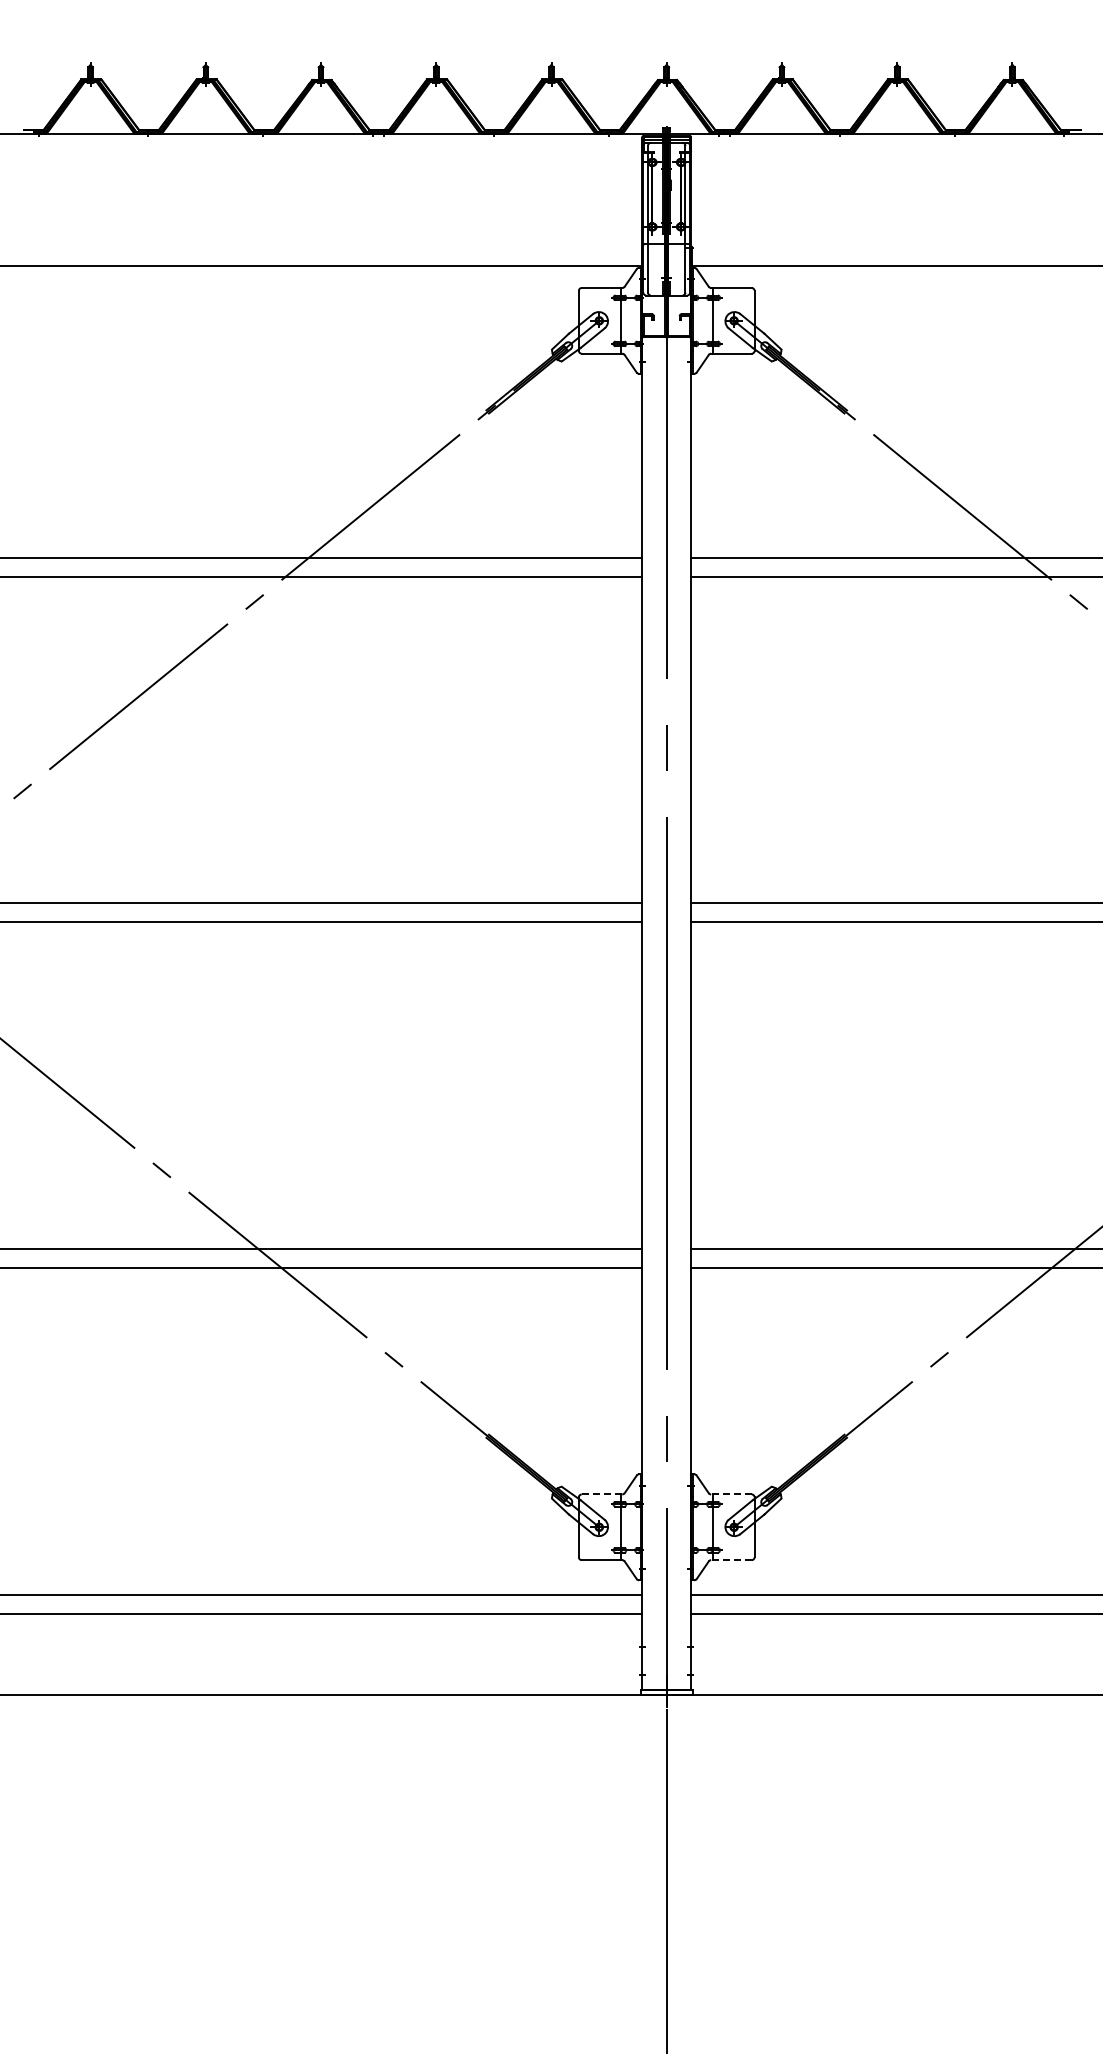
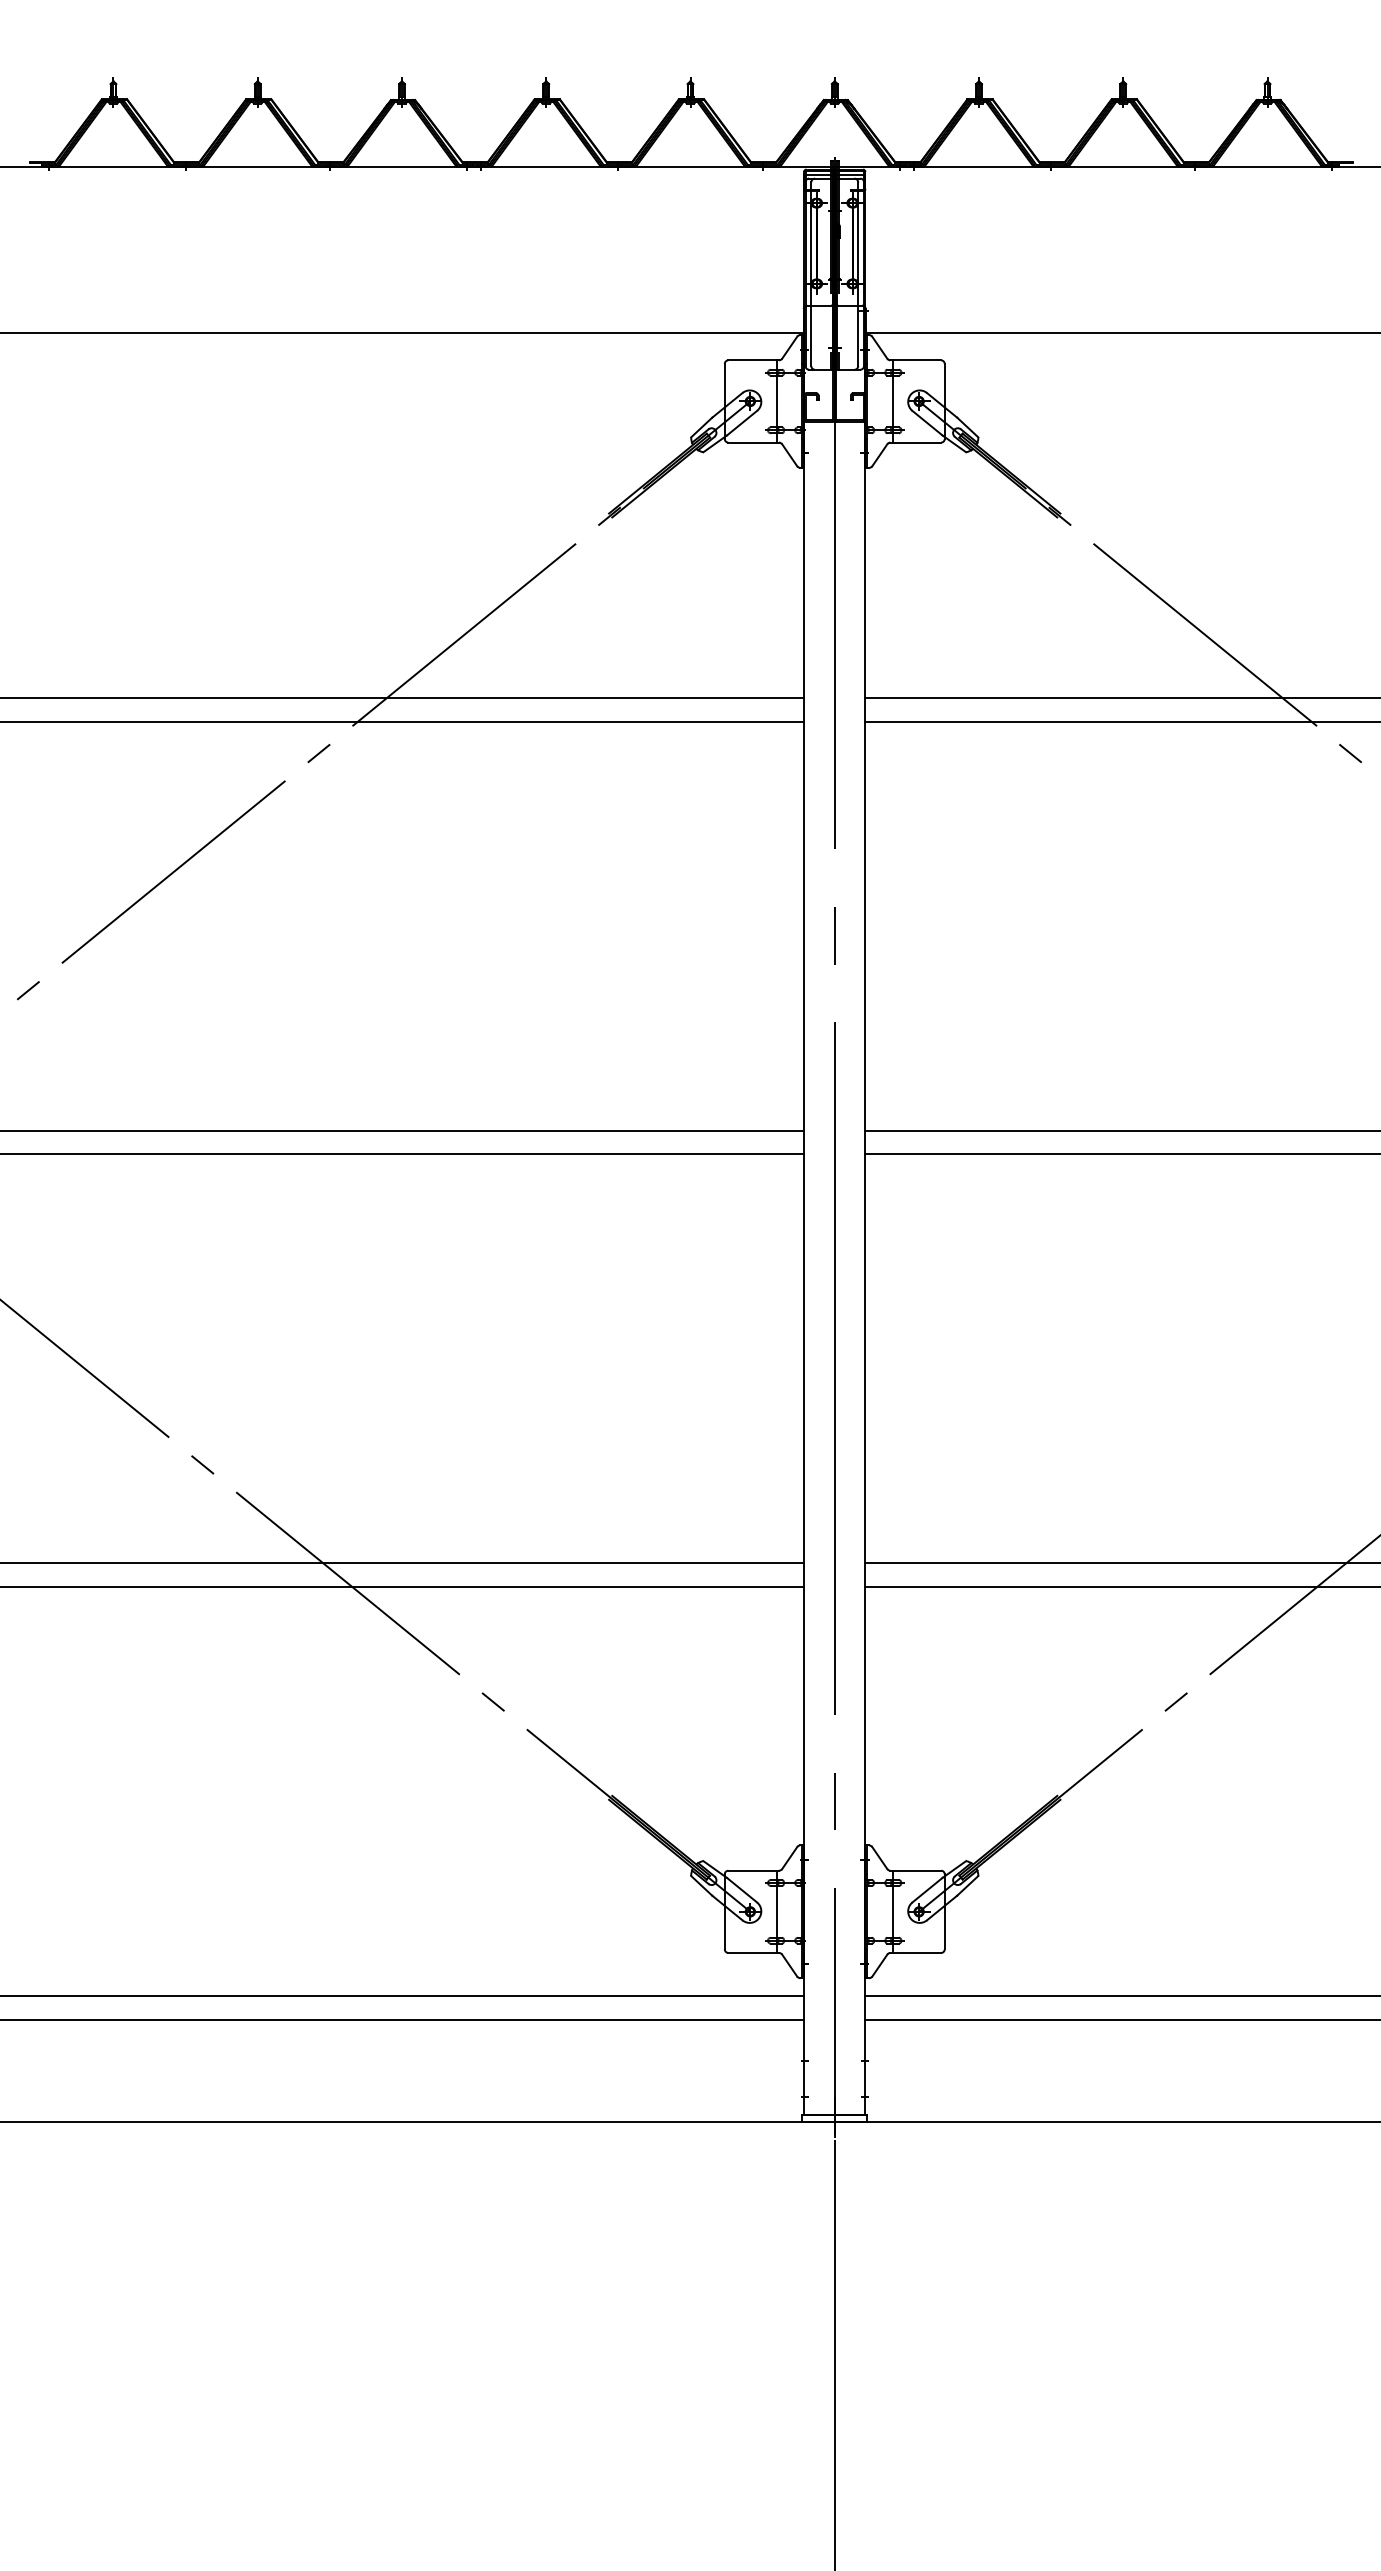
line: (602, 1494) -> (754, 1870), dashed -> solid
line: (730, 1494) -> (914, 1870), dashed -> solid
line: (730, 1560) -> (914, 1953), dashed -> solid

